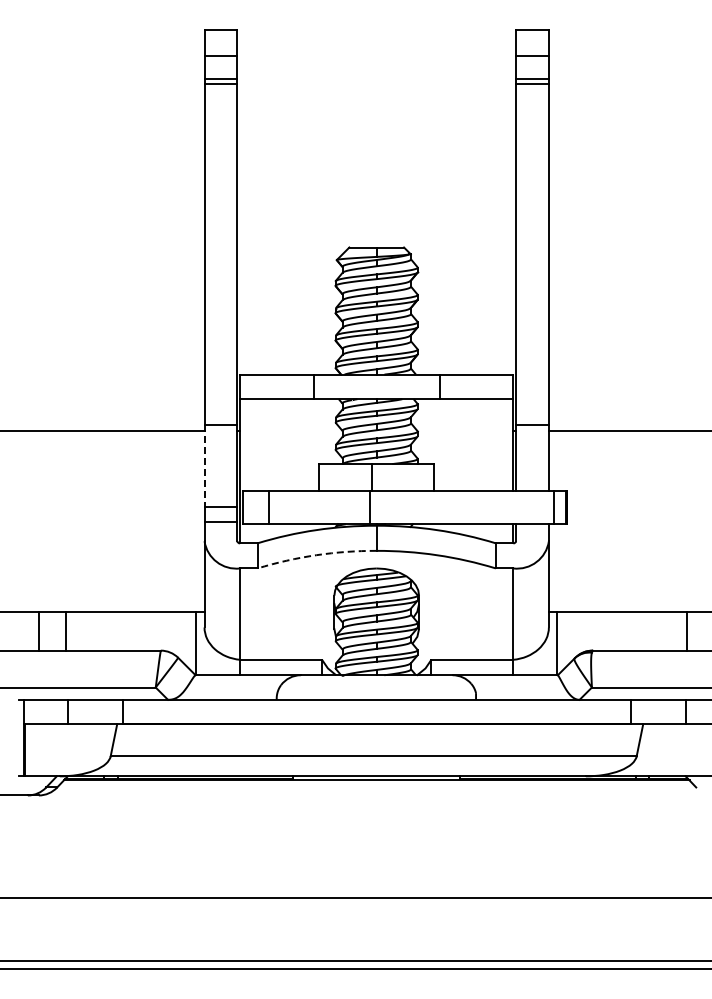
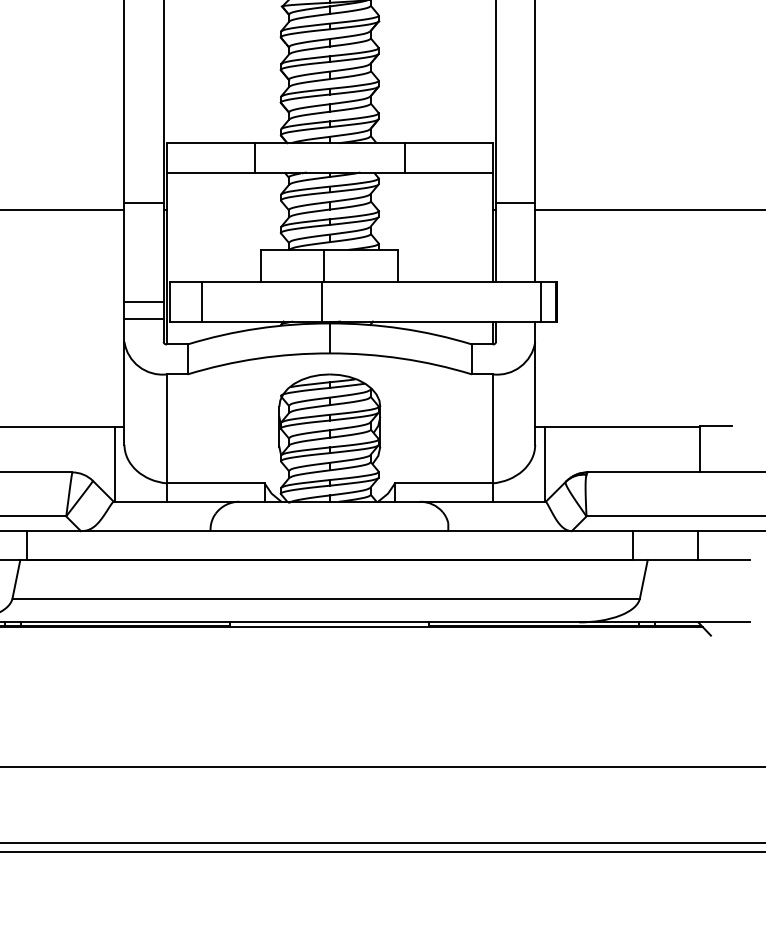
line: (204, 466) -> (124, 252), dashed -> solid
arc: (316, 555) -> (258, 358), dashed -> solid

